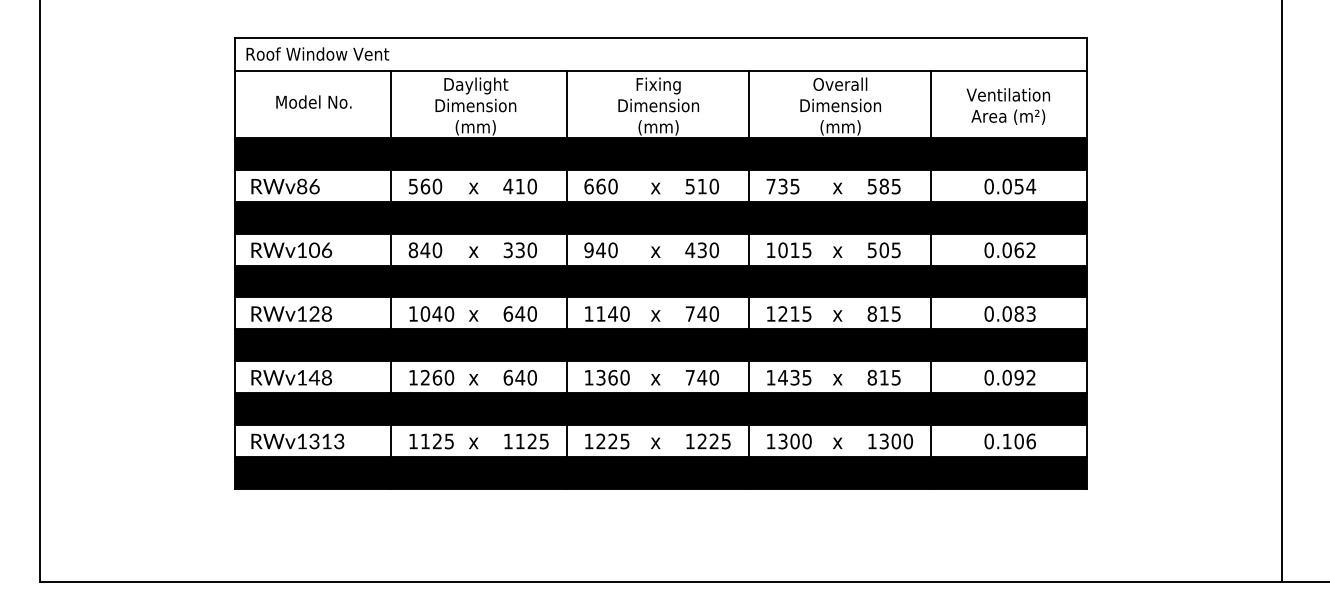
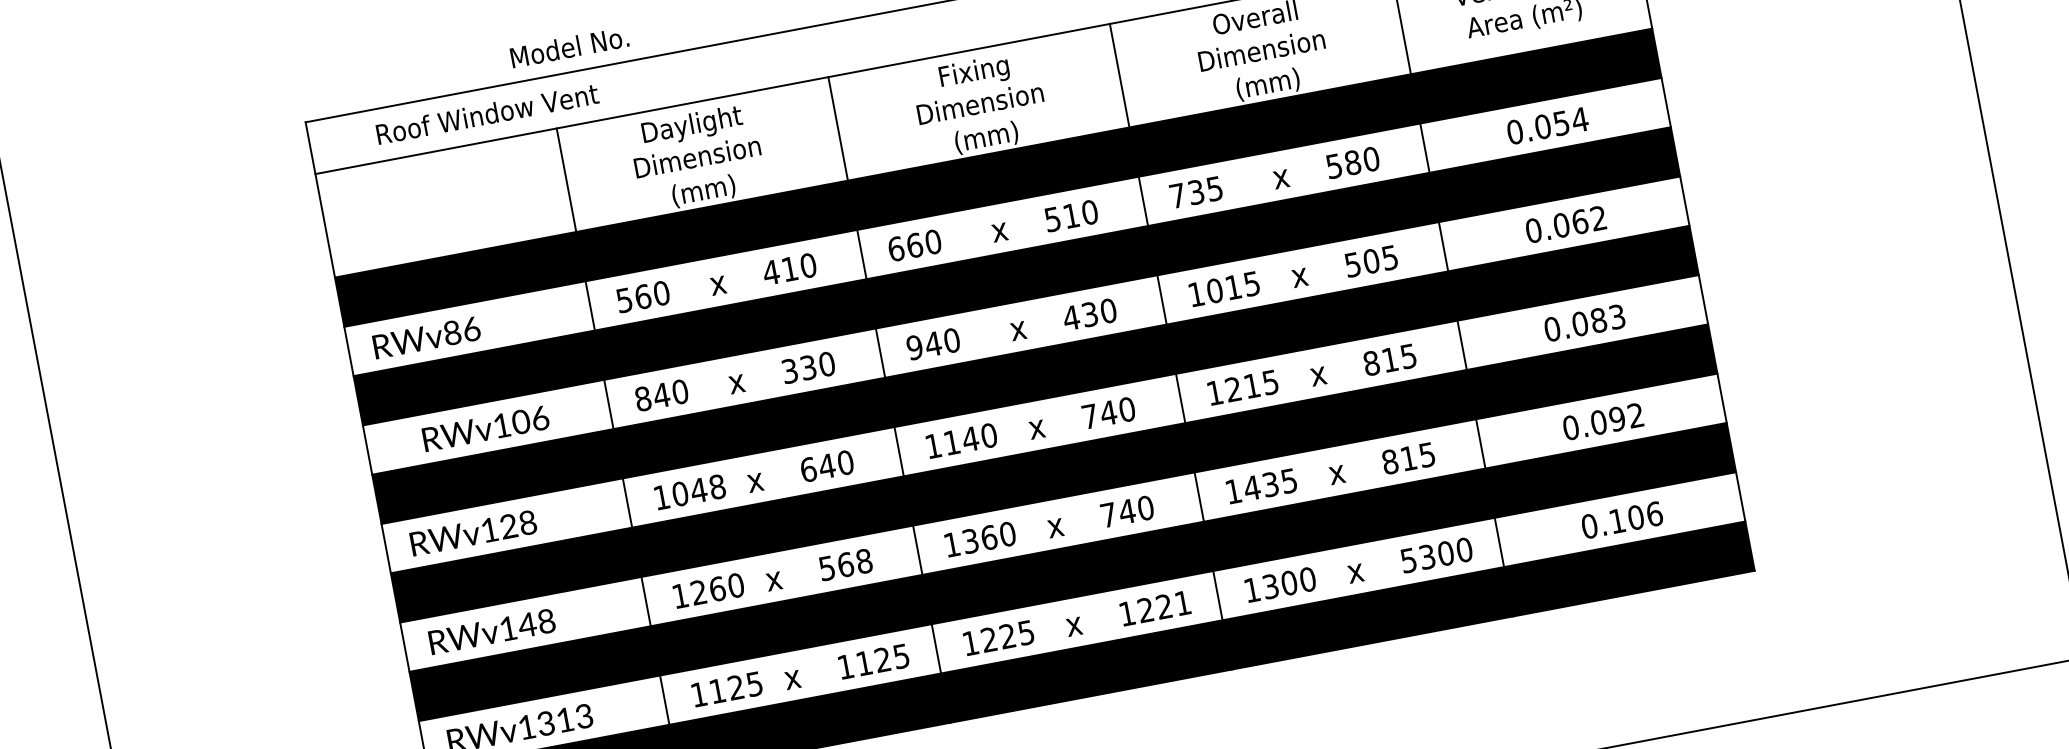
text: (317, 53) -> (486, 113), moved
text: (313, 101) -> (568, 46), moved
text: (895, 186) -> (1370, 159), 585 -> 580
text: (291, 249) -> (485, 427), moved
text: (449, 313) -> (717, 486), 1040 -> 1048
text: (519, 377) -> (844, 564), 640 -> 568
text: (725, 441) -> (1181, 603), 1225 -> 1221
text: (871, 441) -> (1407, 560), 1300 -> 5300

